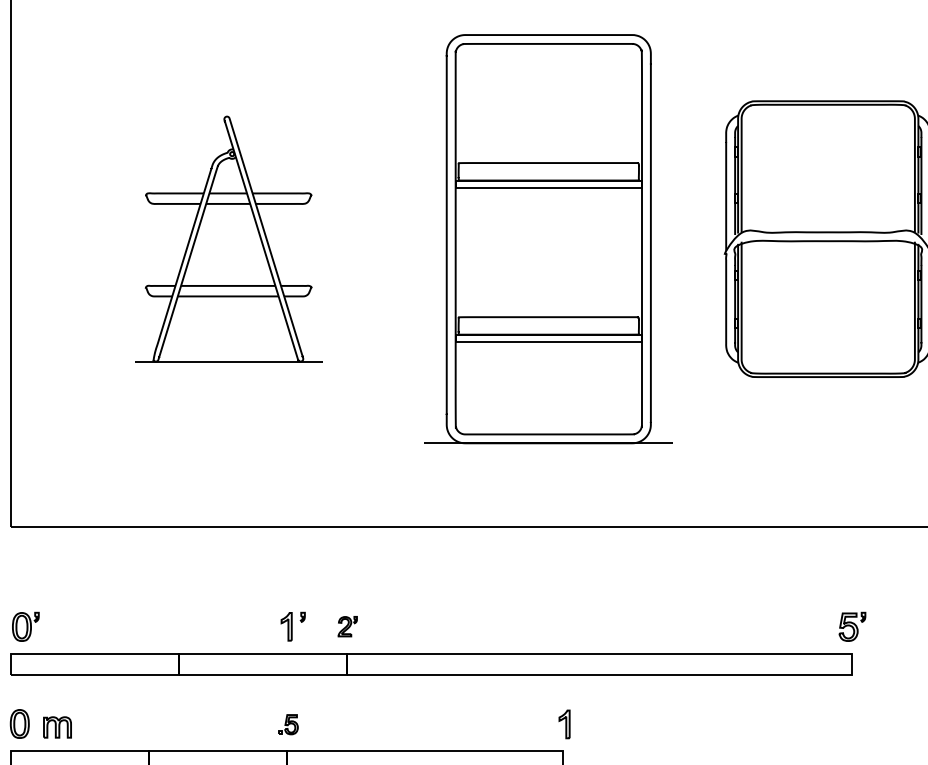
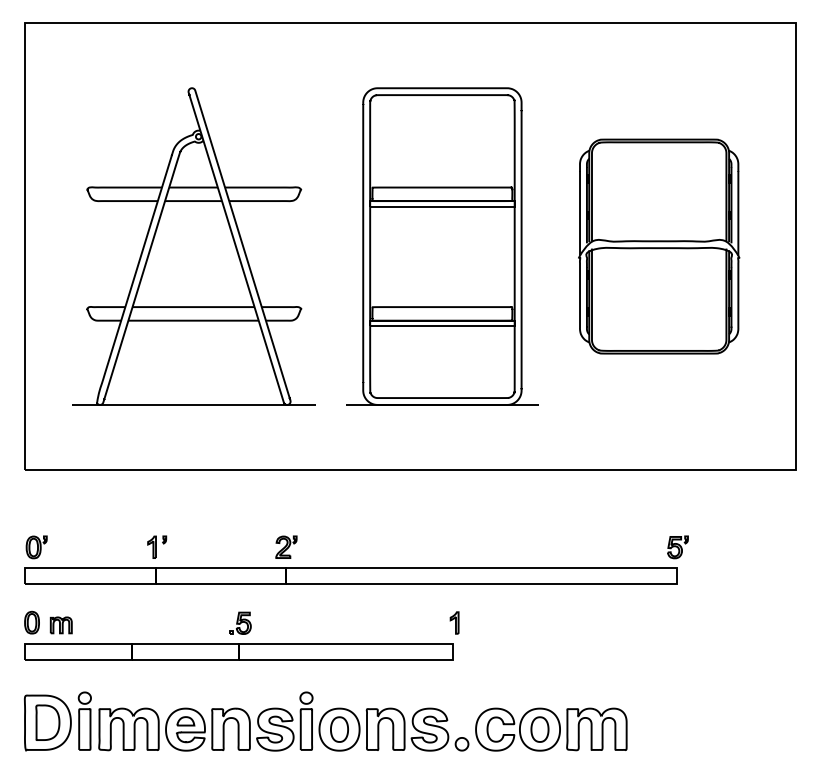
part: (227, 239) -> (193, 246), size x1.67
part: (293, 625) -> (157, 546), moved
part: (347, 625) -> (286, 546), size x1.43
part: (288, 723) -> (240, 622), size x1.43

